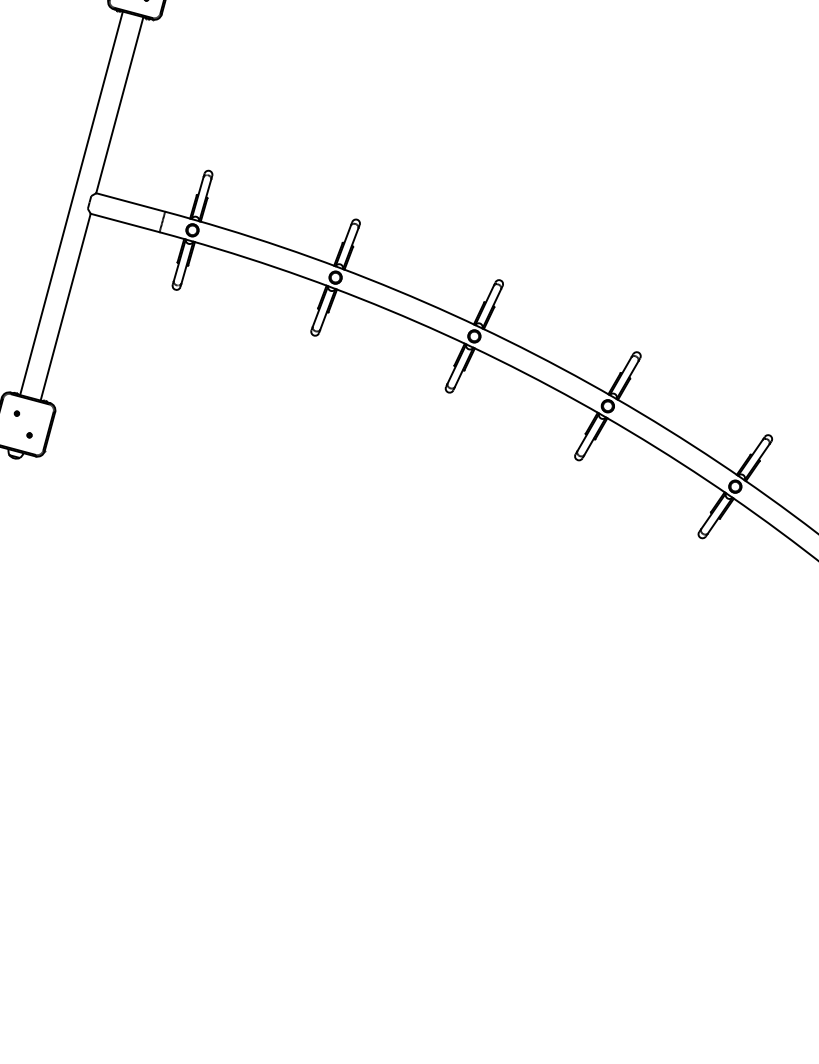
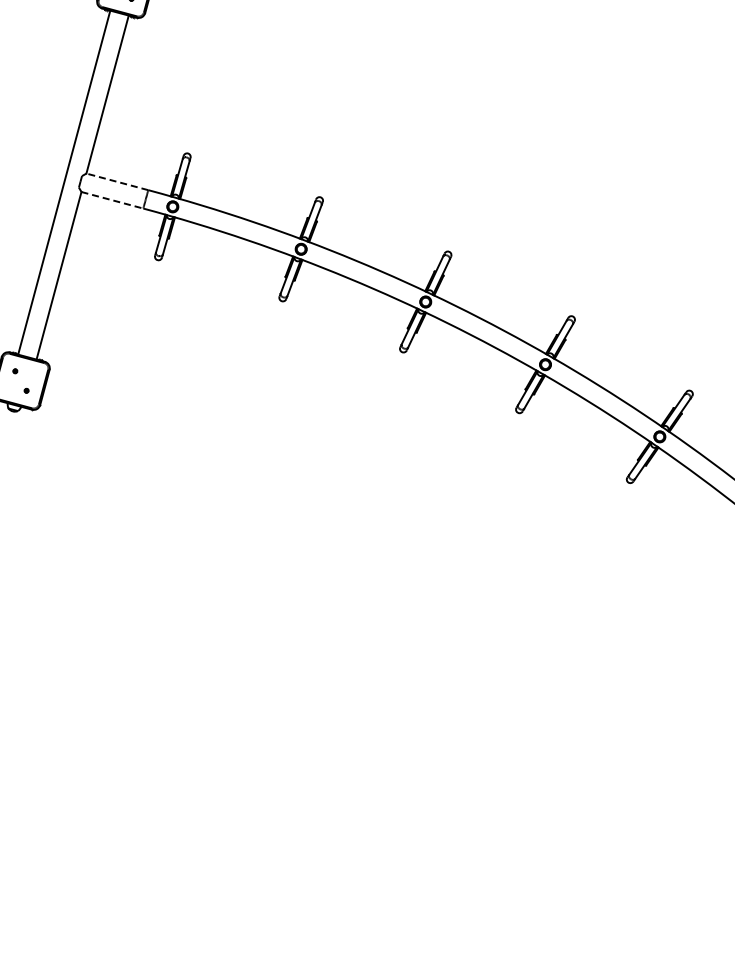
line: (130, 202) -> (117, 181), solid -> dashed
line: (125, 223) -> (112, 200), solid -> dashed

